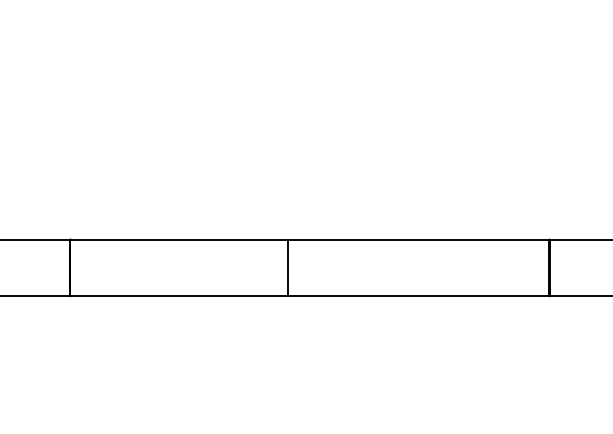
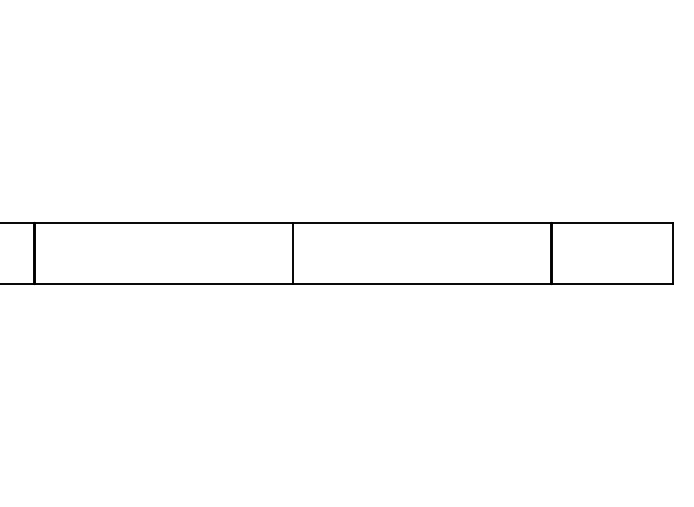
line: (287, 267) -> (292, 253), moved

